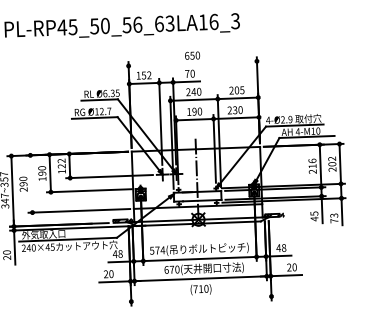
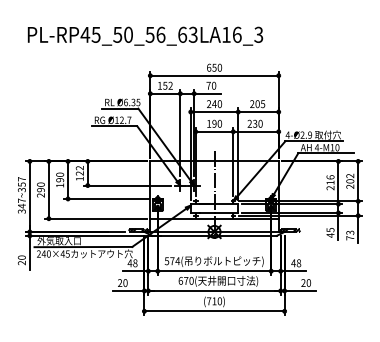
line: (192, 63) -> (214, 75), added
line: (31, 183) -> (48, 189), added
line: (201, 299) -> (214, 311), added

